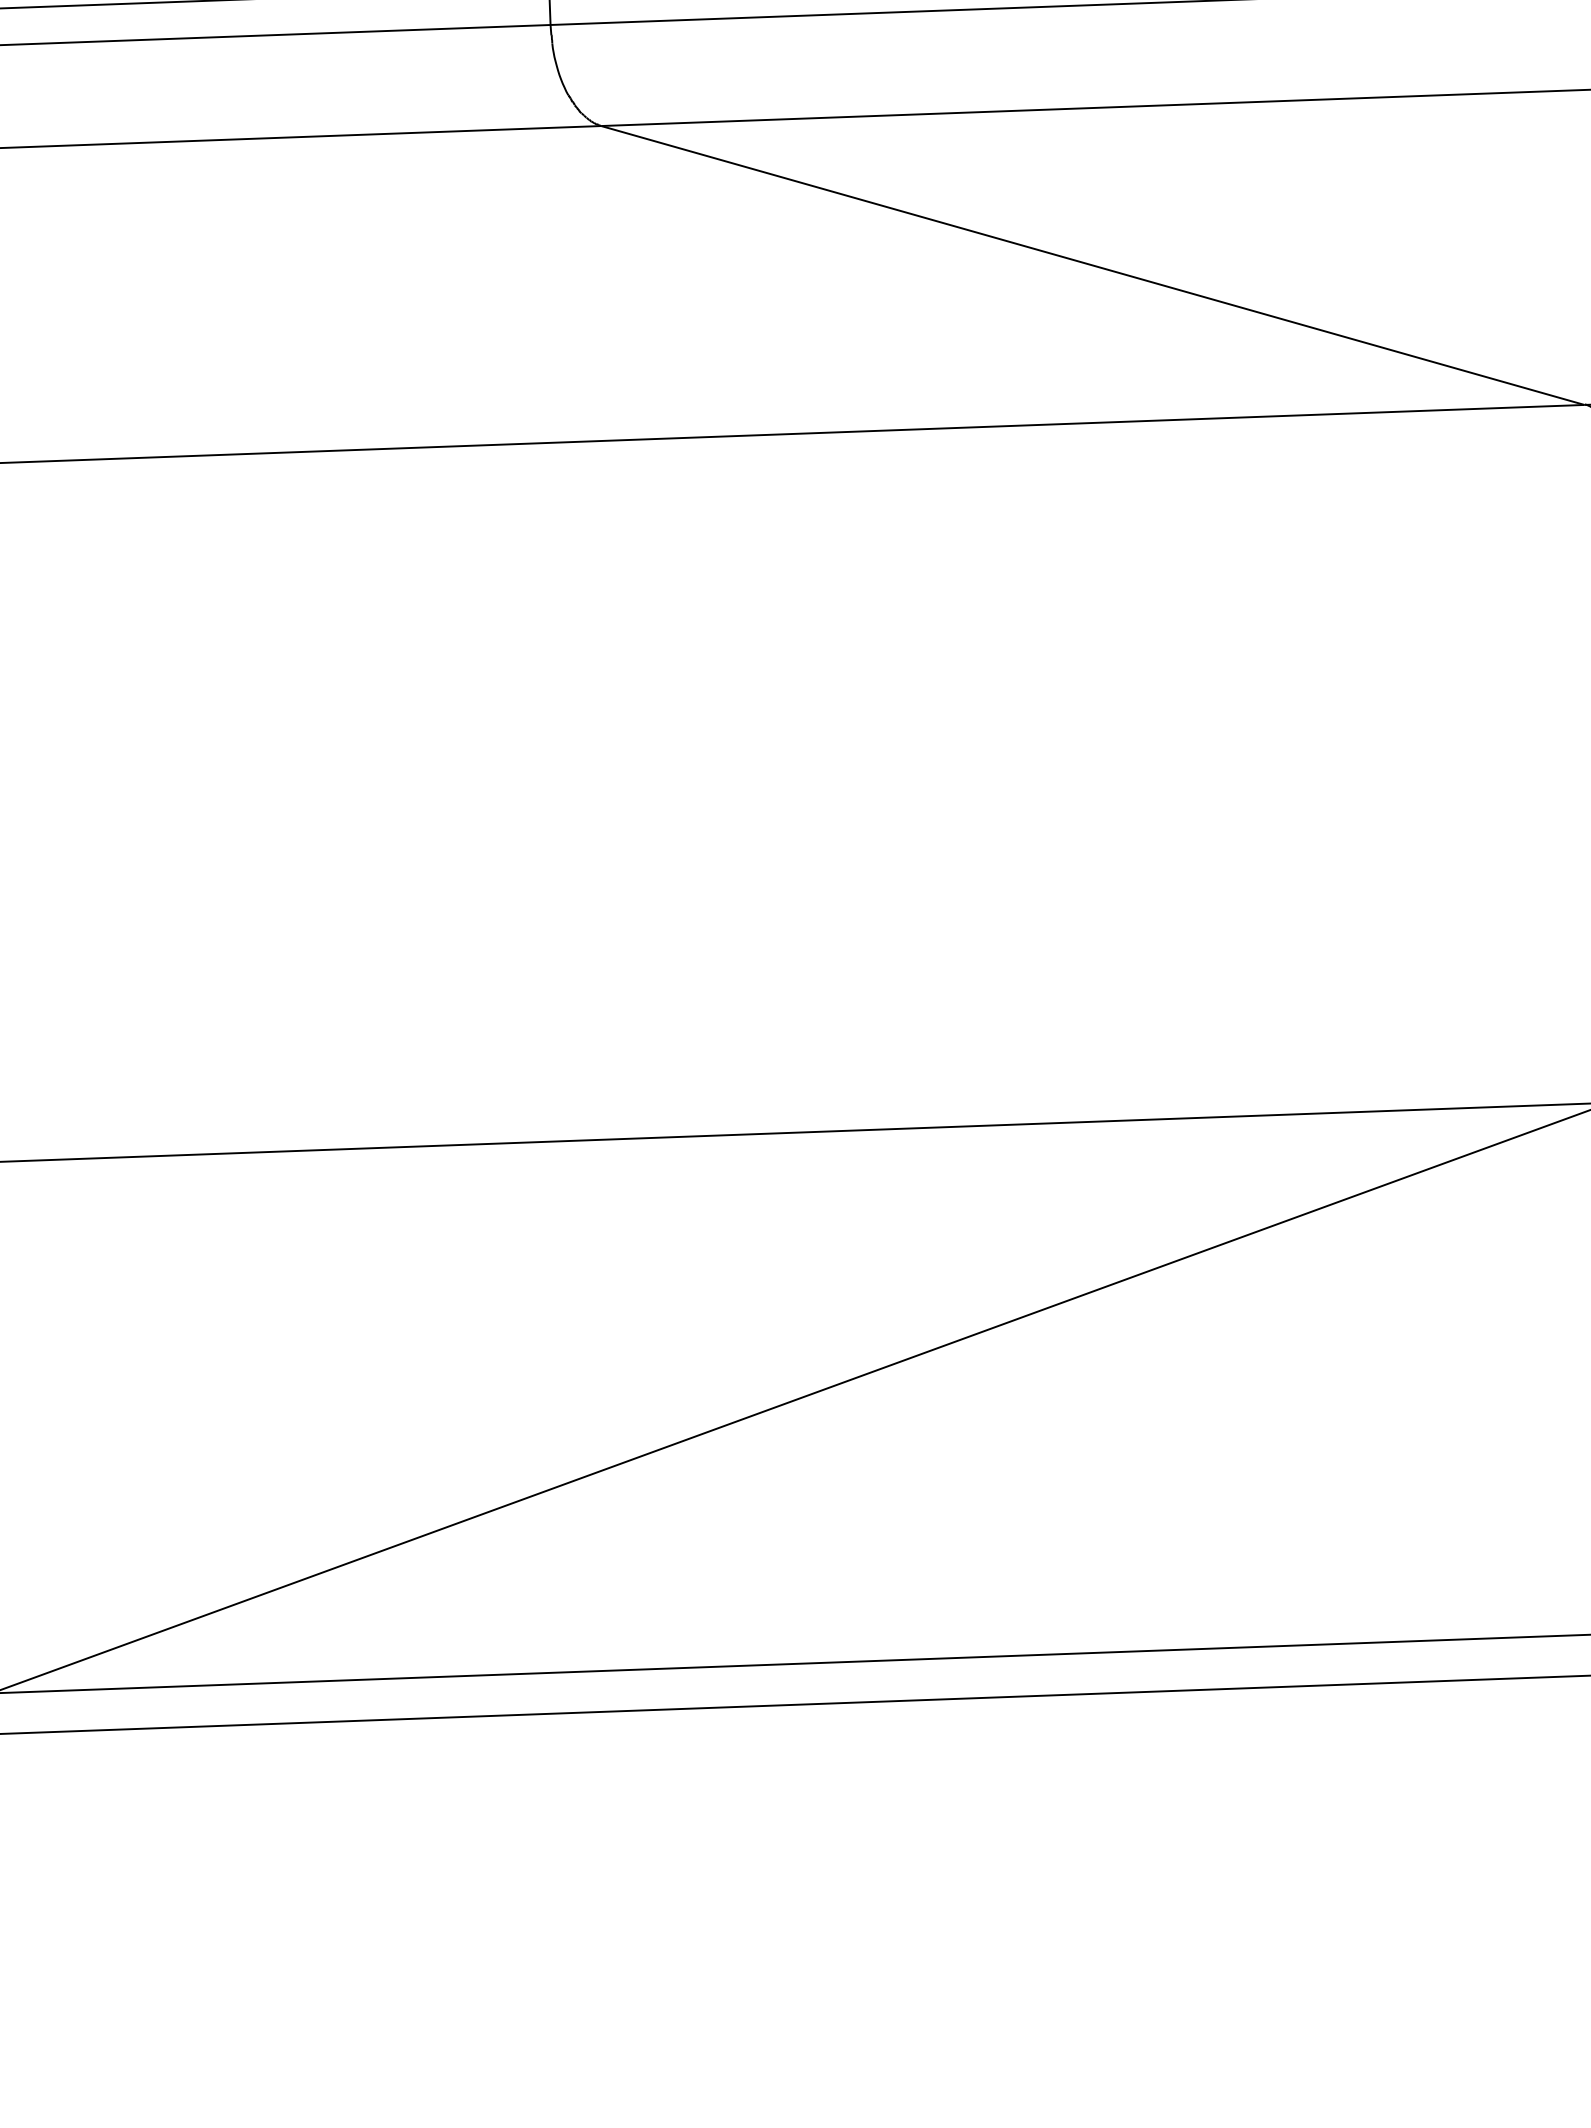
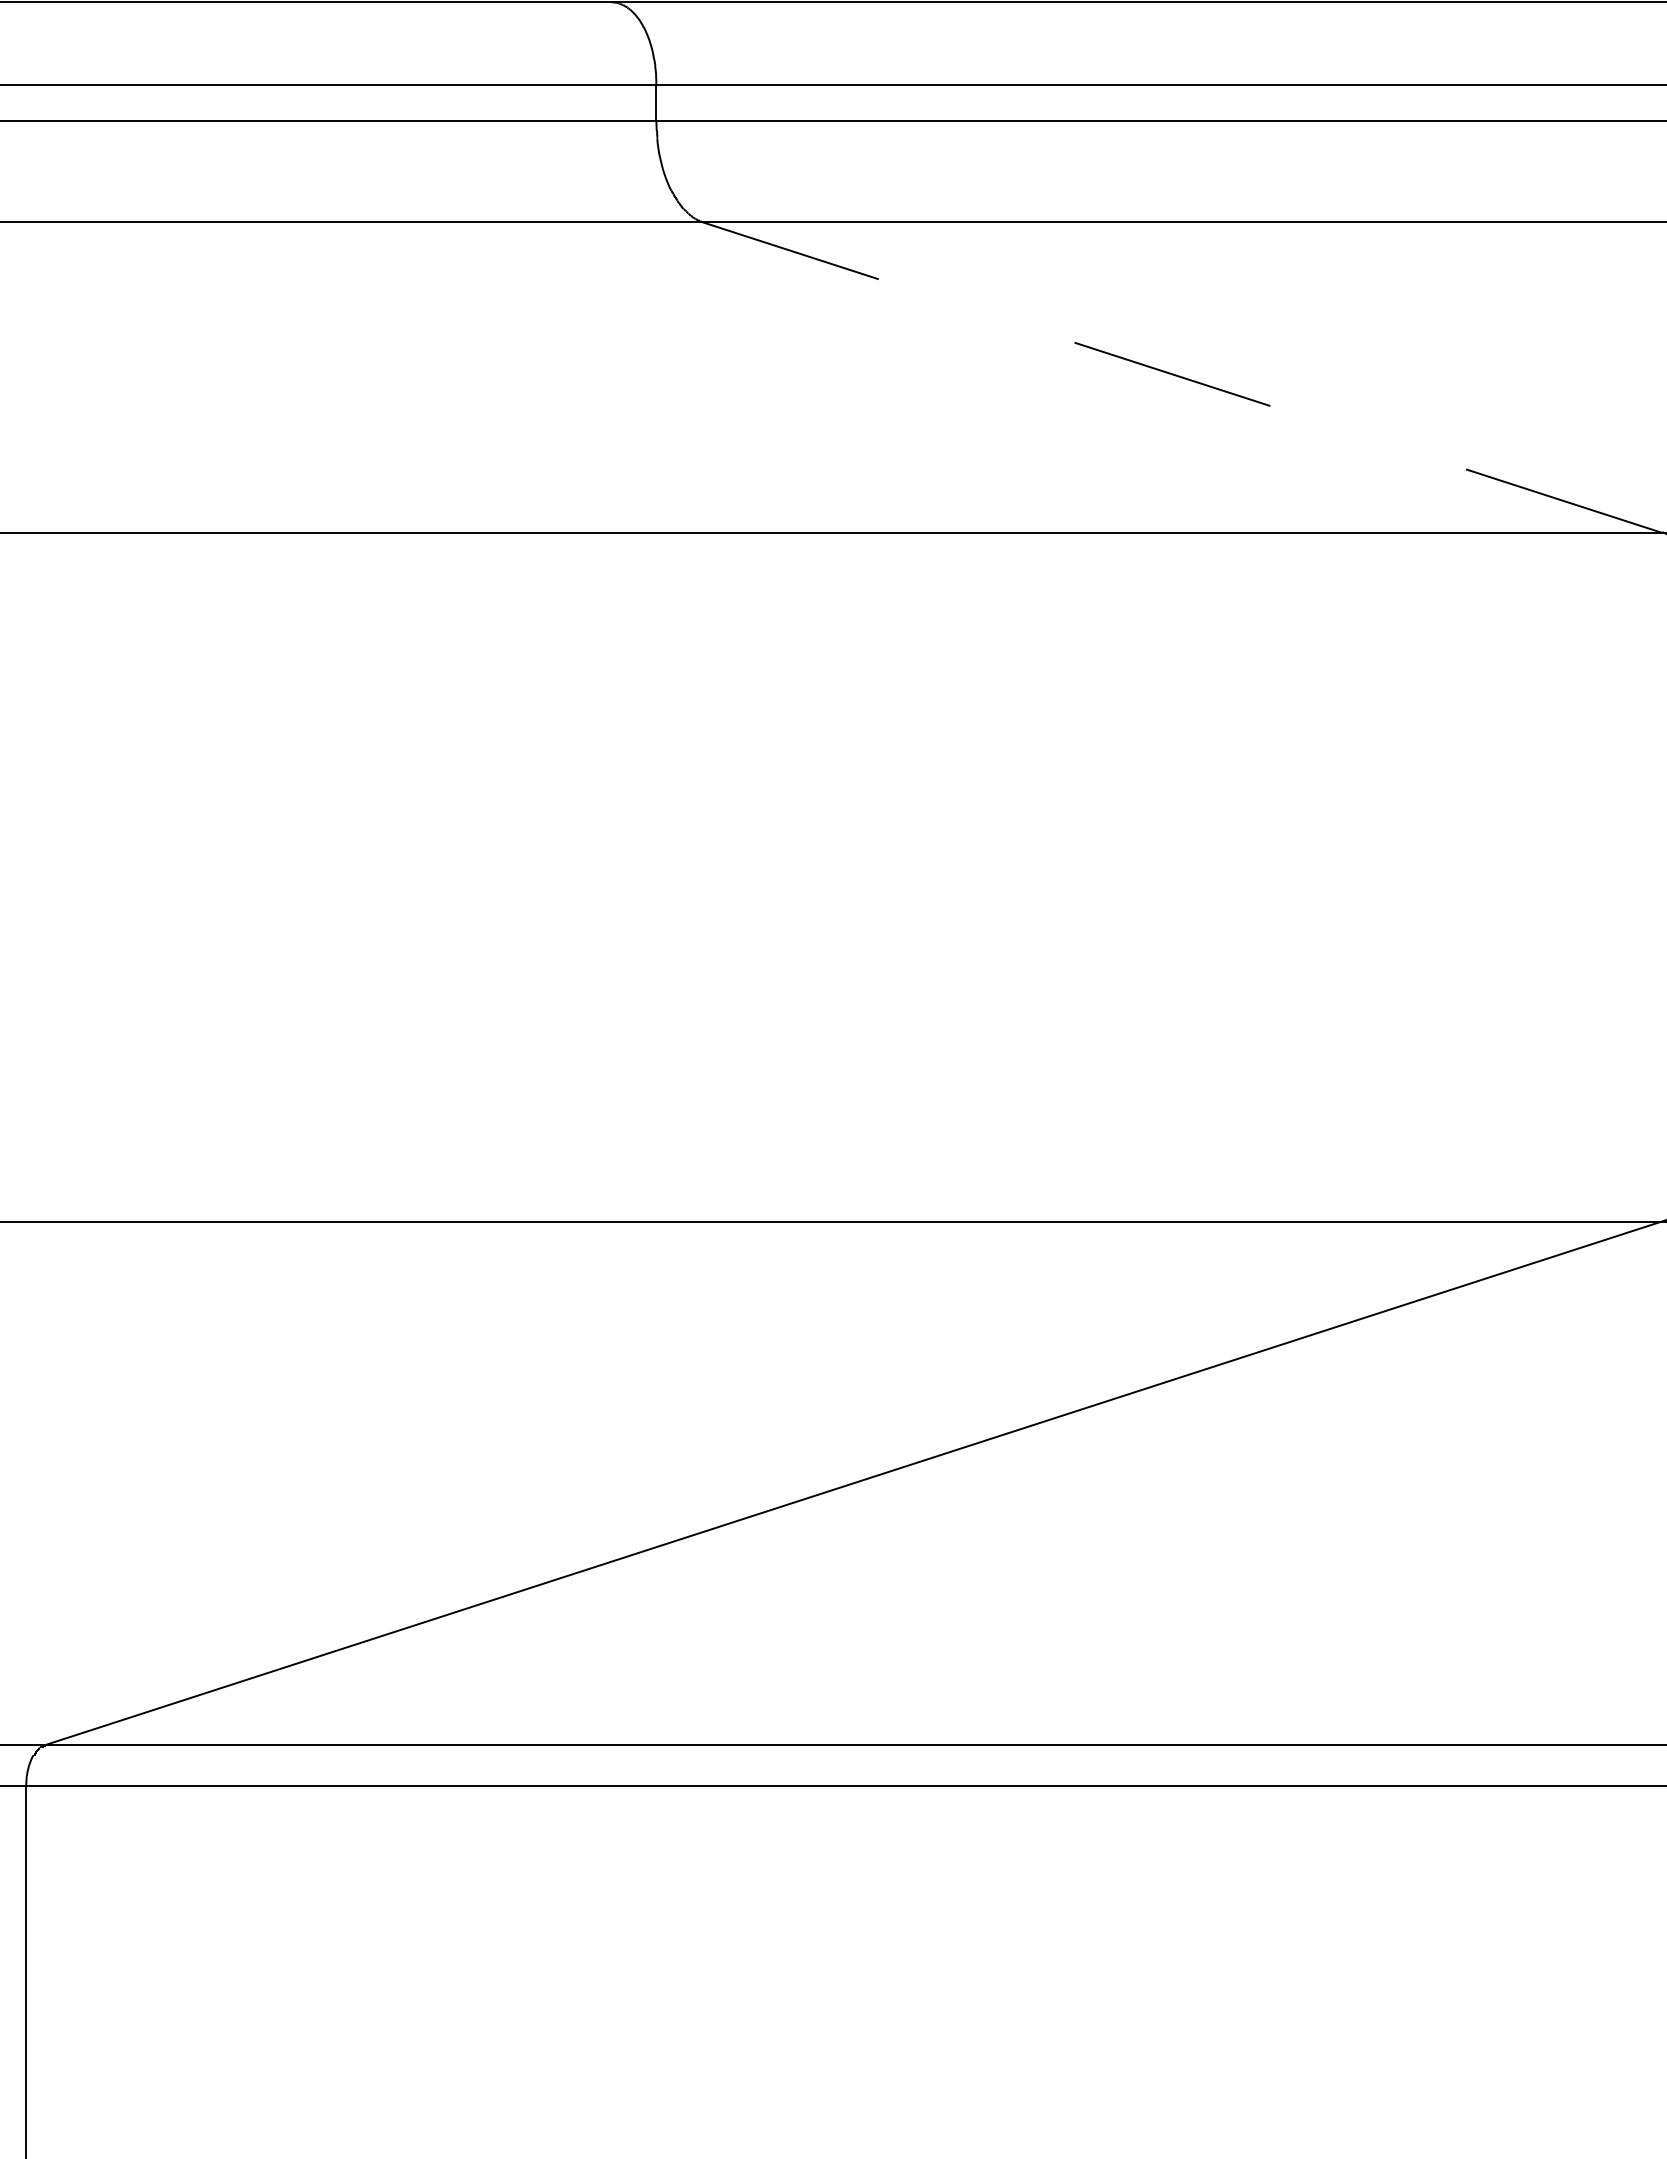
line: (1092, 265) -> (1181, 377), solid -> dashed

